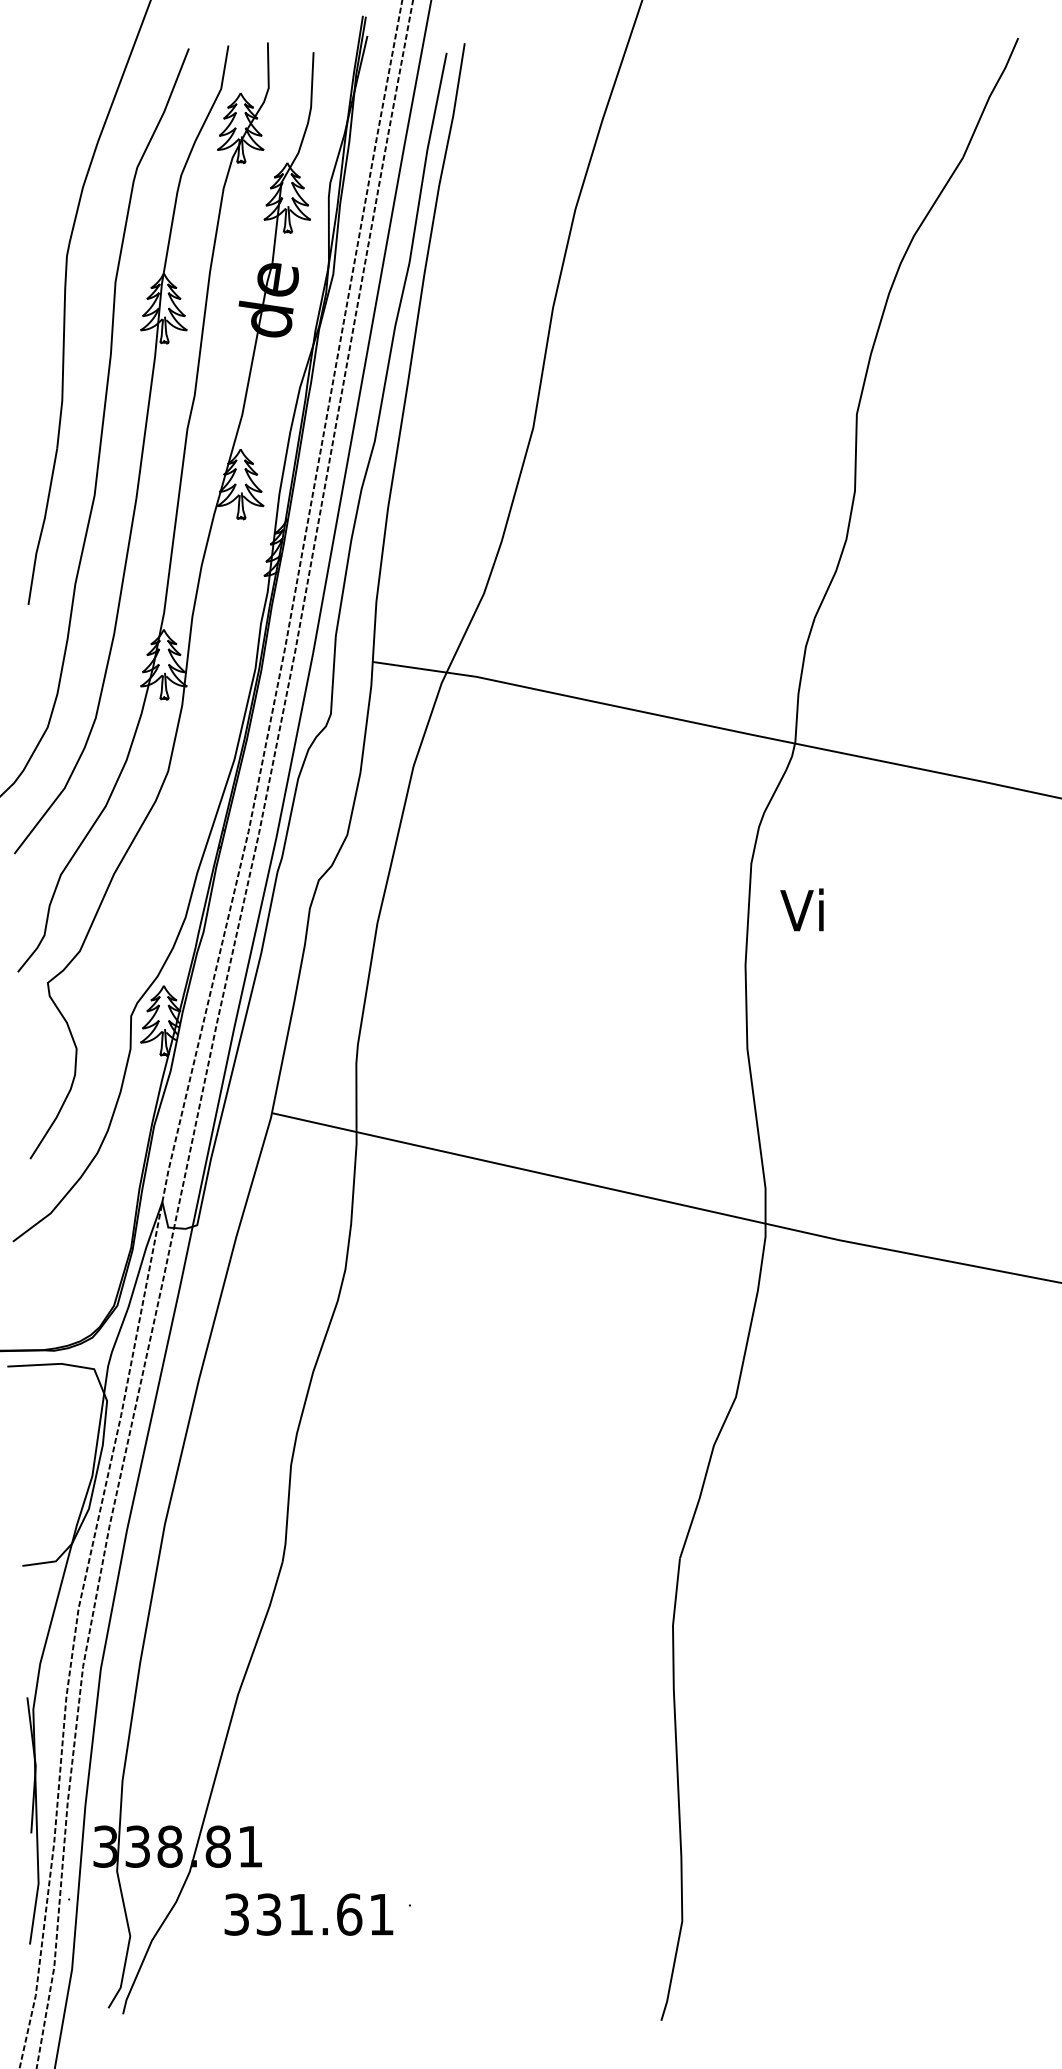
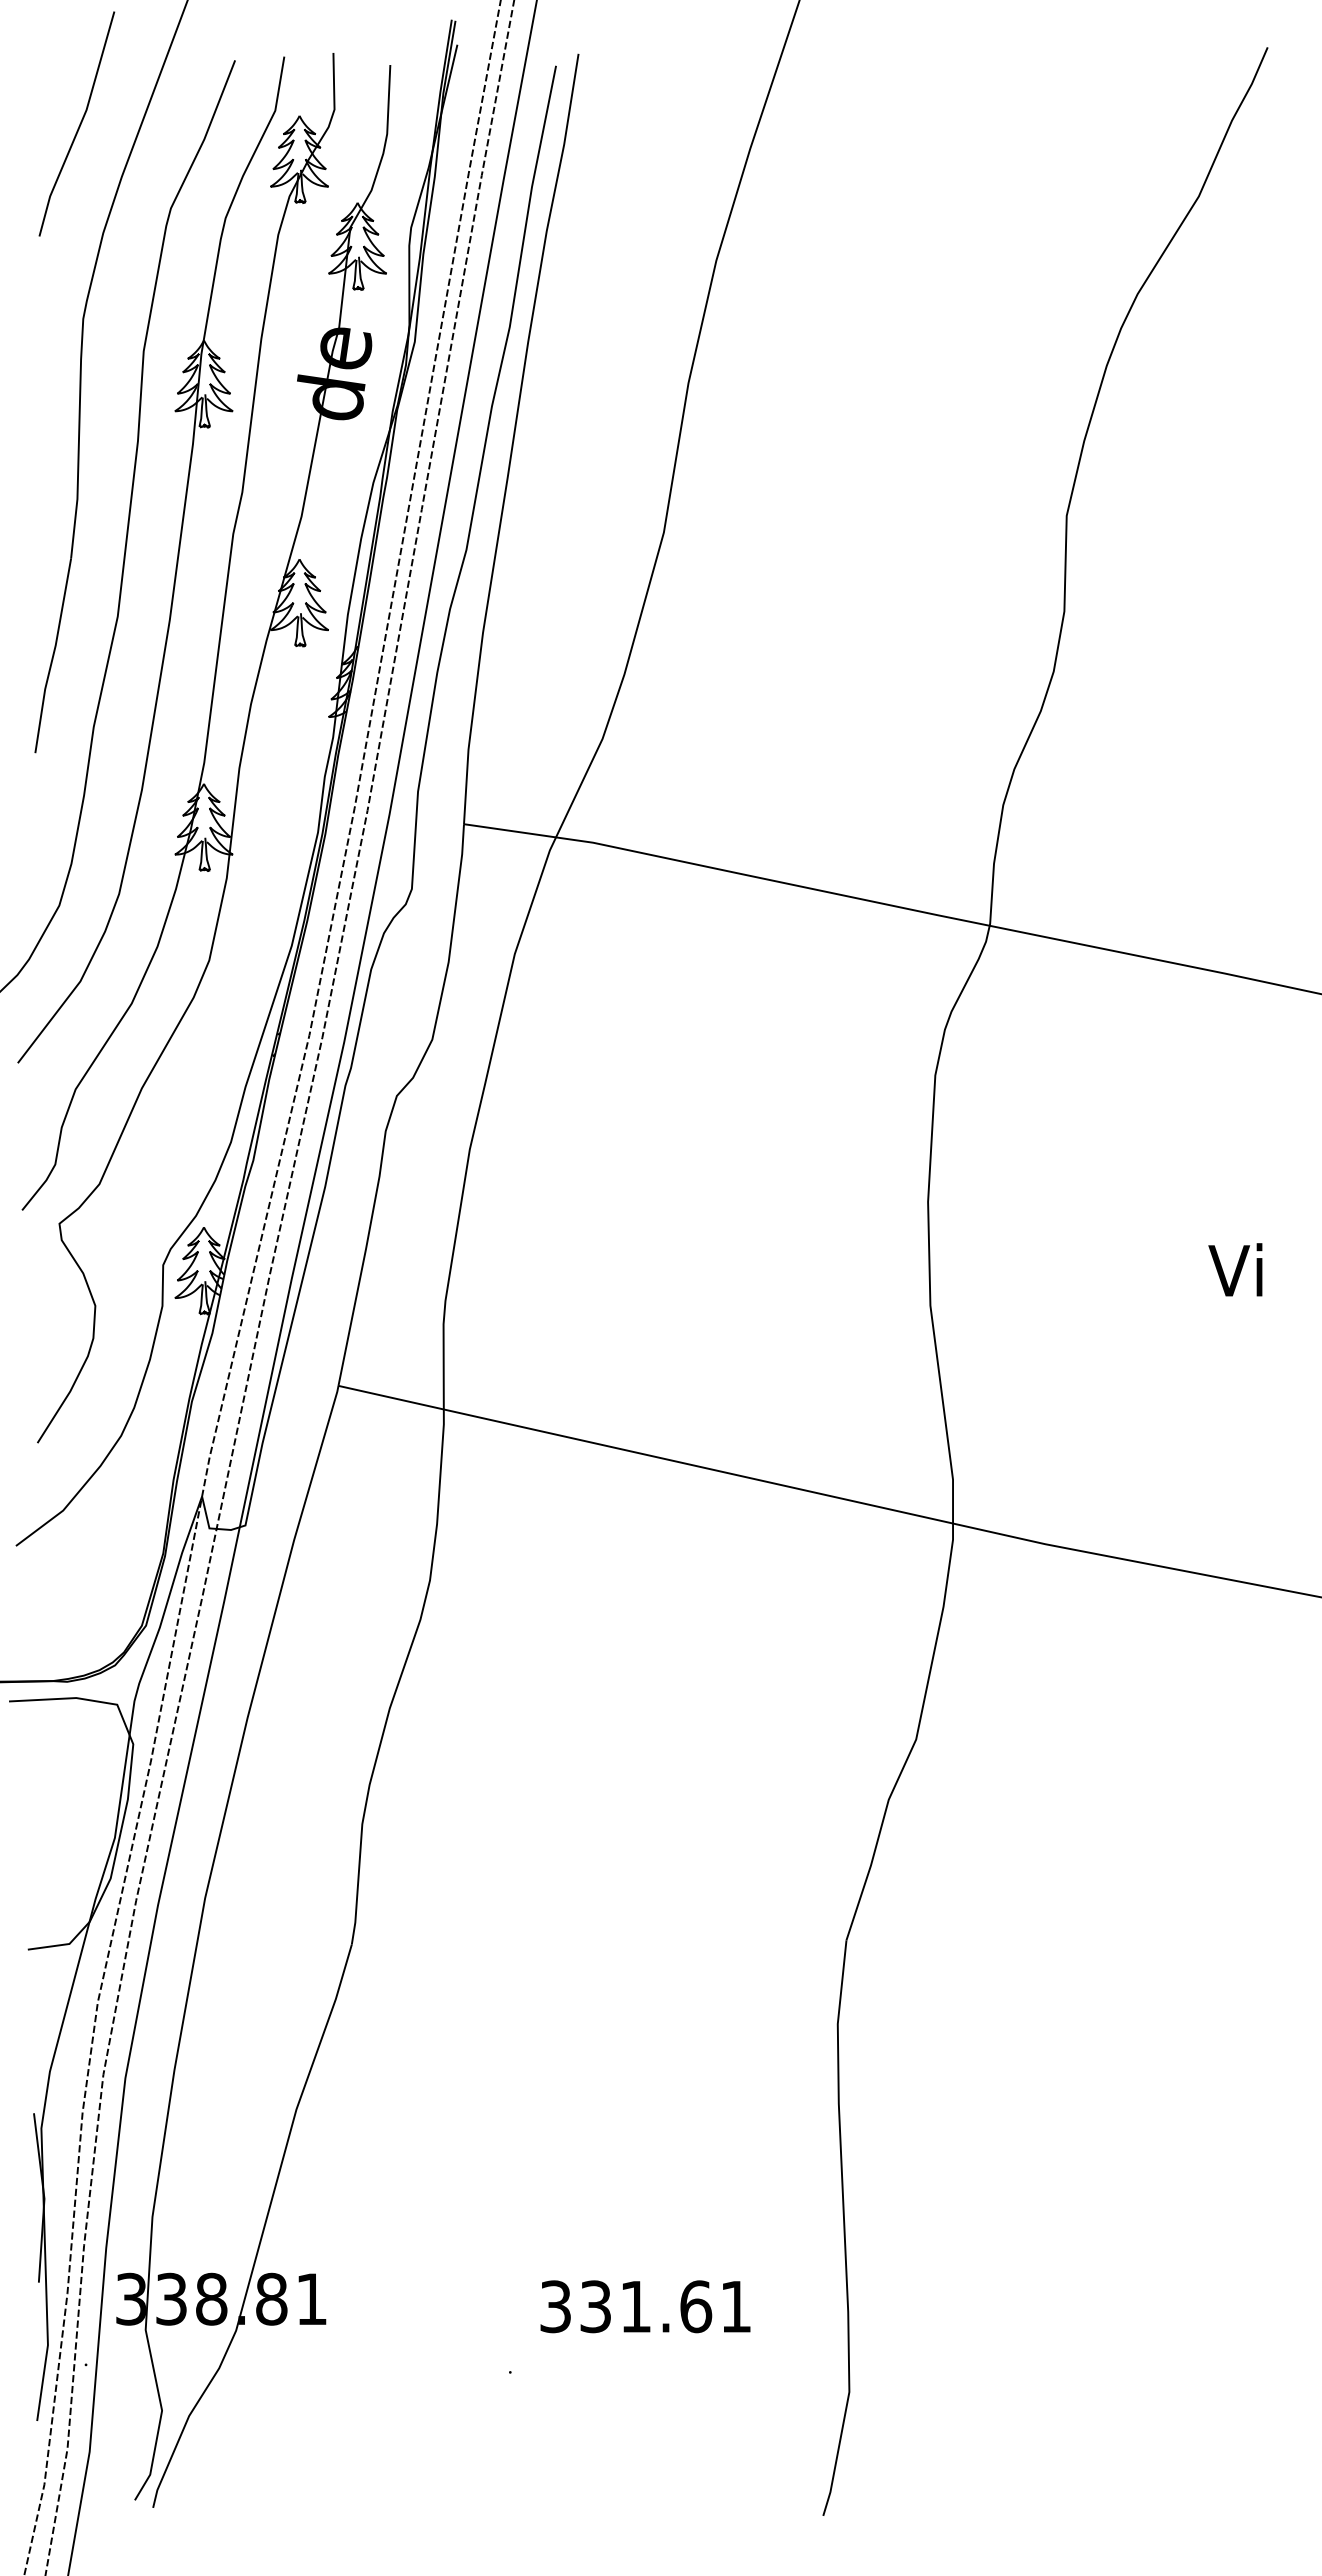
line: (63, 99) -> (79, 123), added
text: (802, 909) -> (1235, 1269), moved
text: (308, 1914) -> (645, 2306), moved

